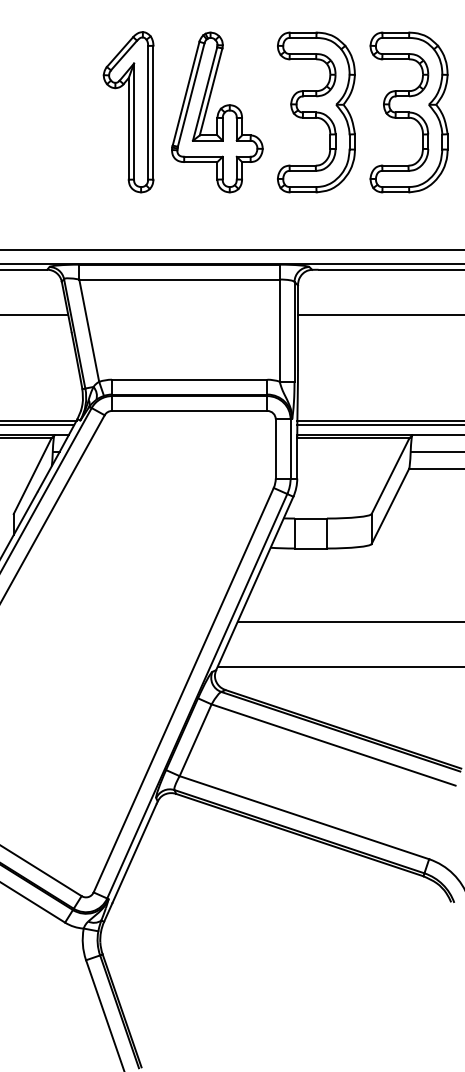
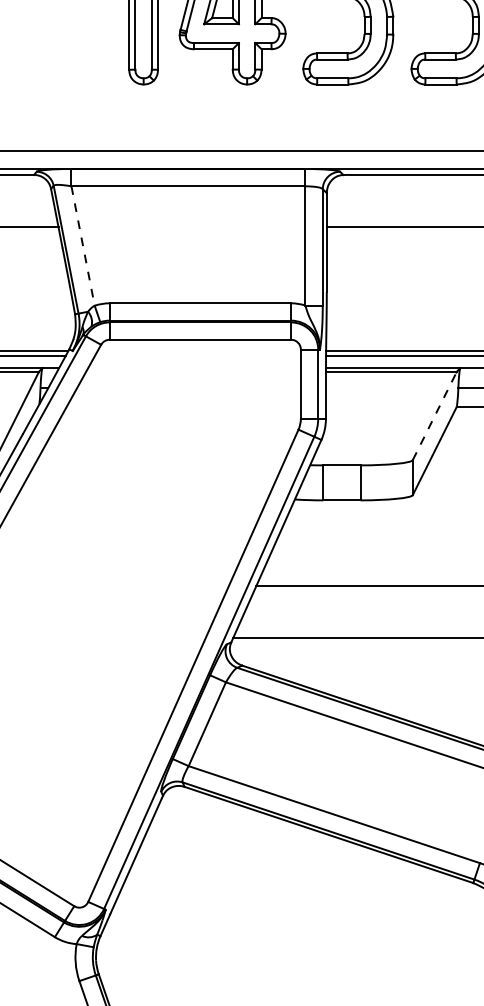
line: (89, 331) -> (83, 247), solid -> dashed
line: (390, 476) -> (434, 416), solid -> dashed

